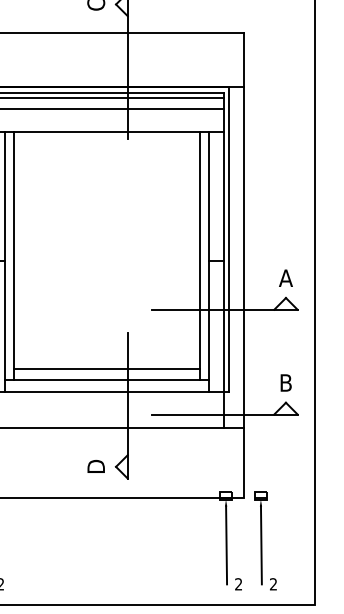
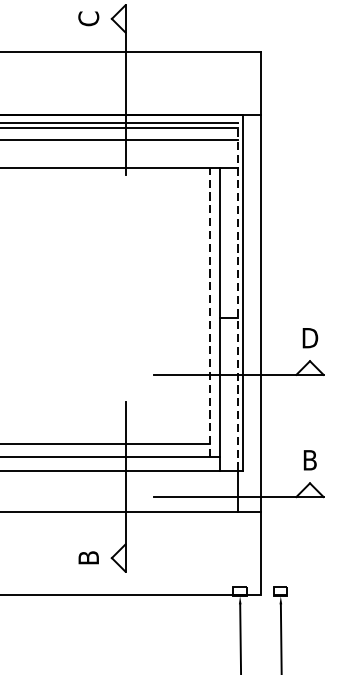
line: (224, 242) -> (238, 296), solid -> dashed
line: (200, 255) -> (210, 311), solid -> dashed
text: (285, 277) -> (309, 337), A -> D
text: (95, 465) -> (87, 556), D -> B

